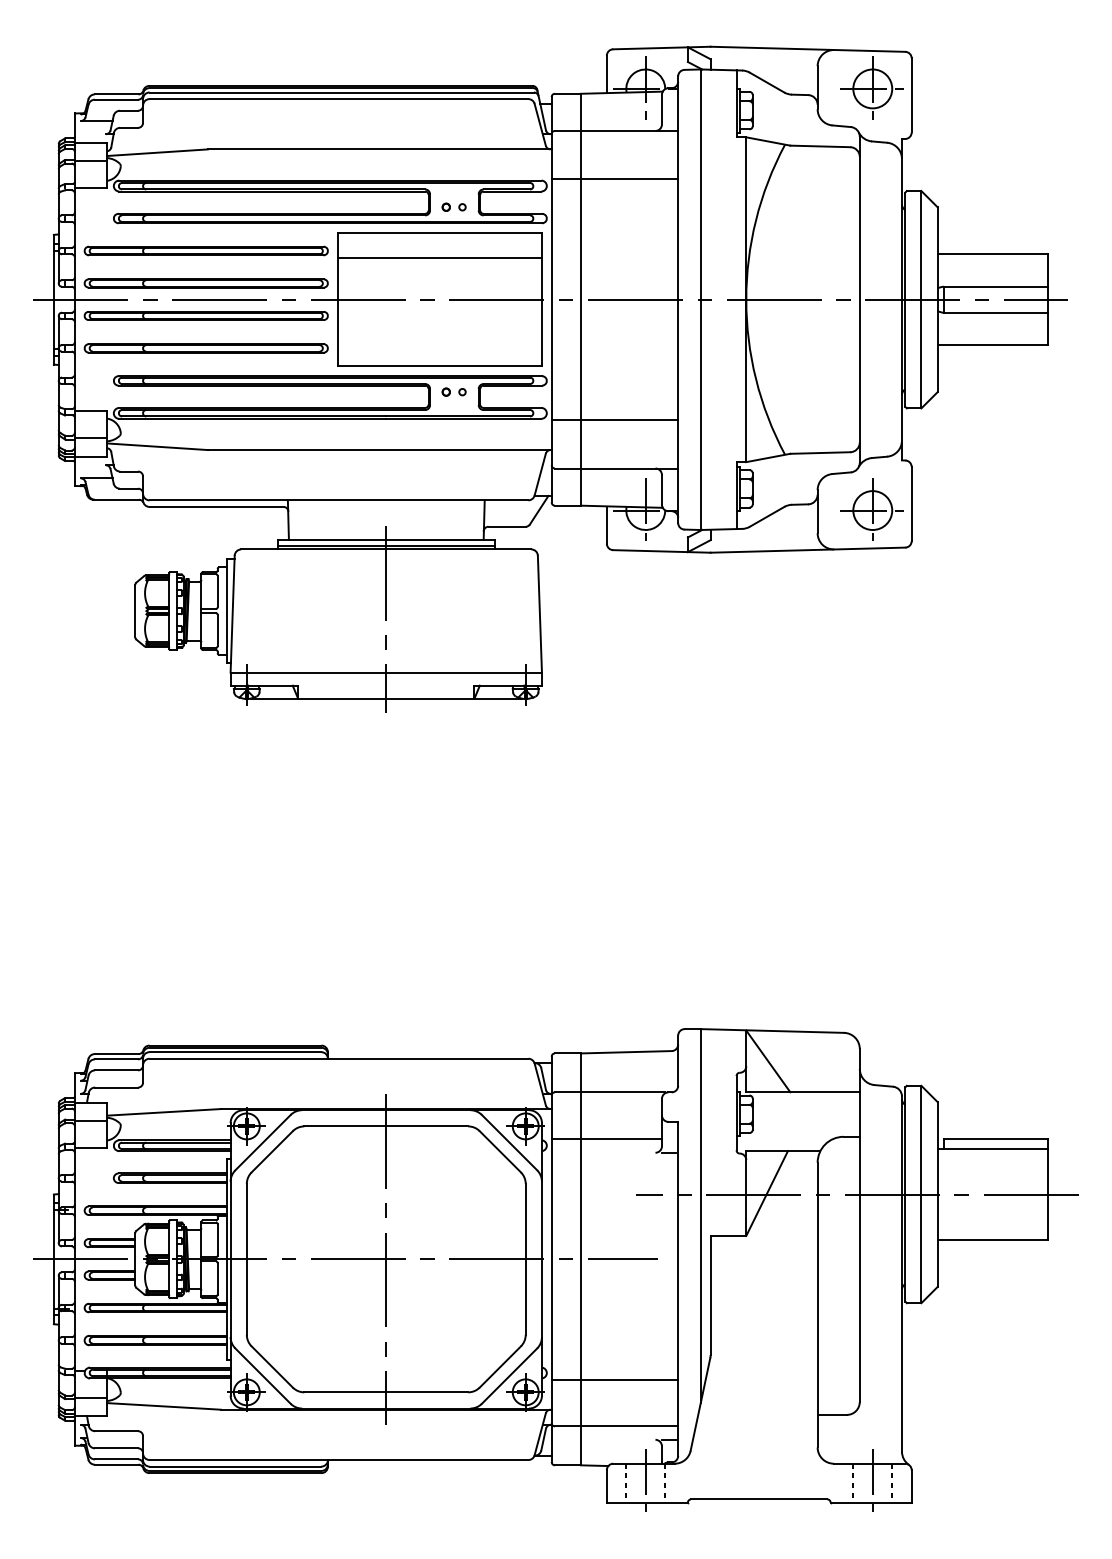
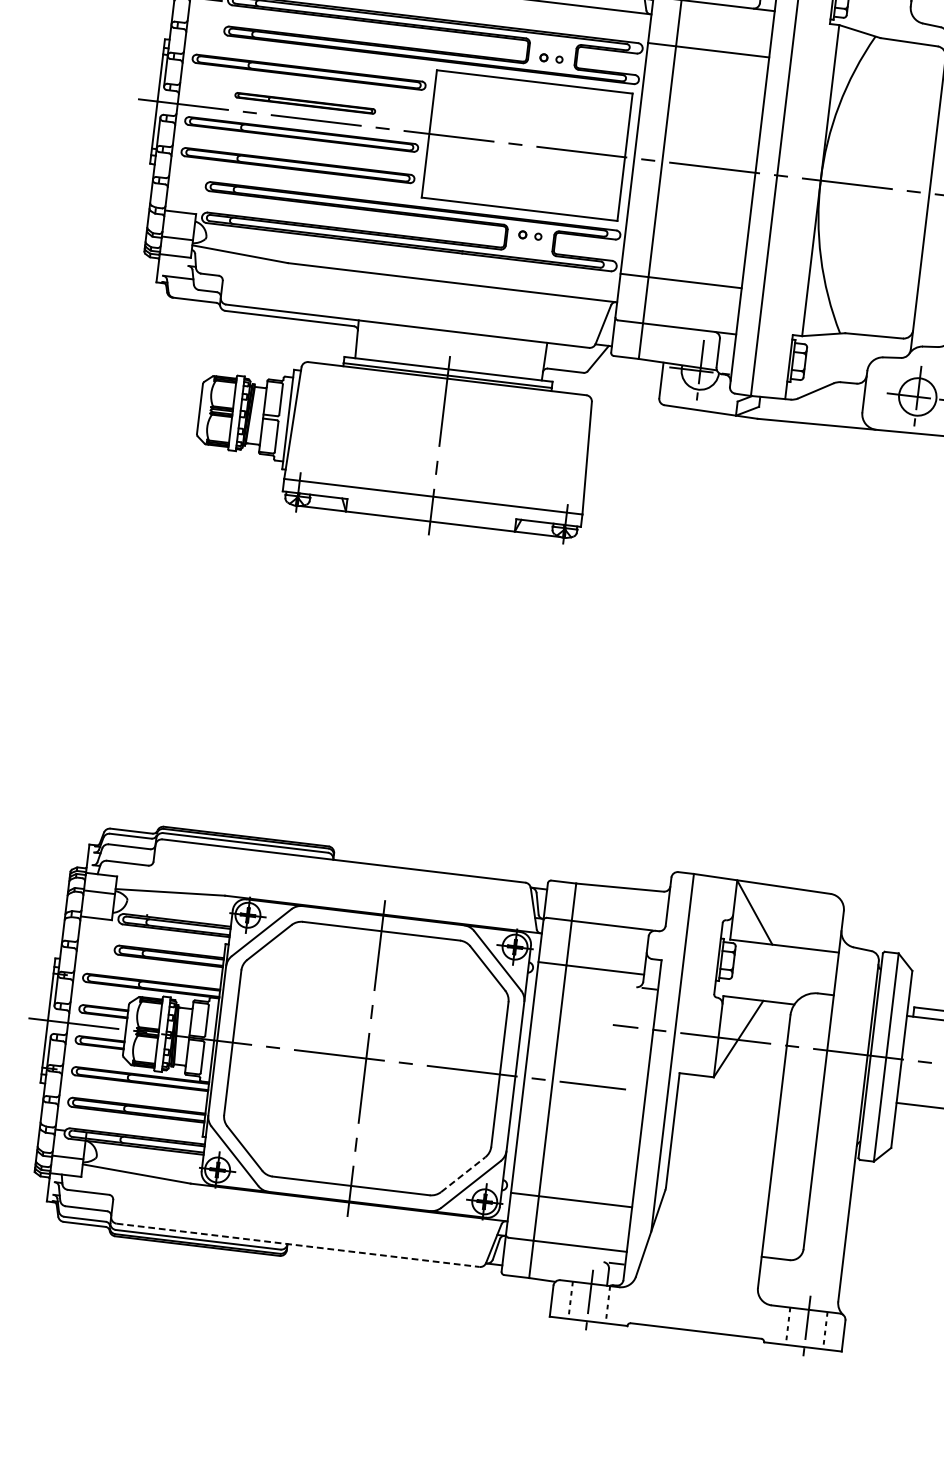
line: (439, 257) -> (531, 105), removed
part: (205, 283) -> (304, 103), size x0.6
line: (500, 1366) -> (463, 1174), solid -> dashed
line: (339, 1460) -> (298, 1245), solid -> dashed

